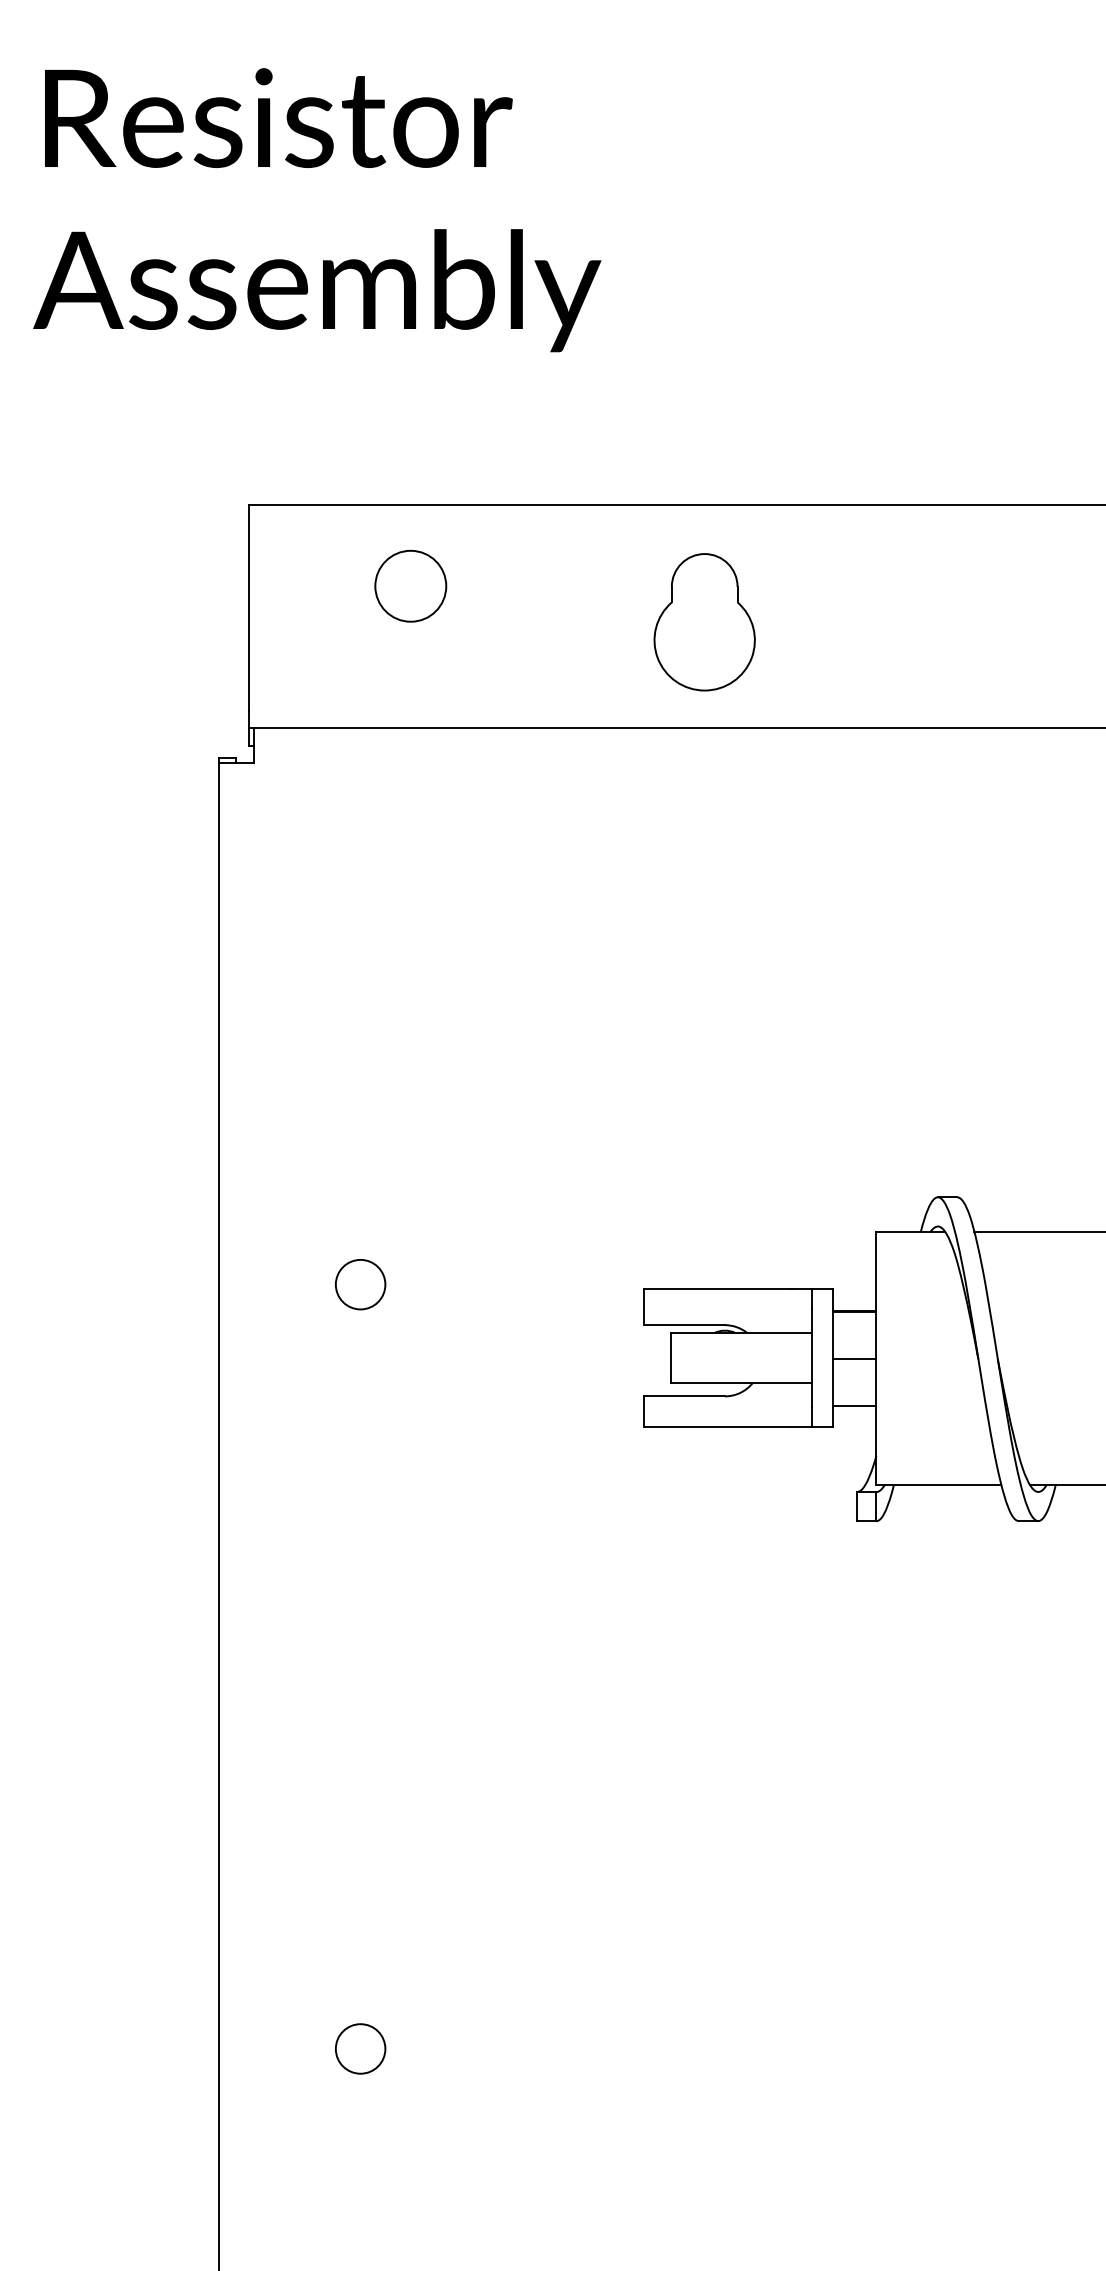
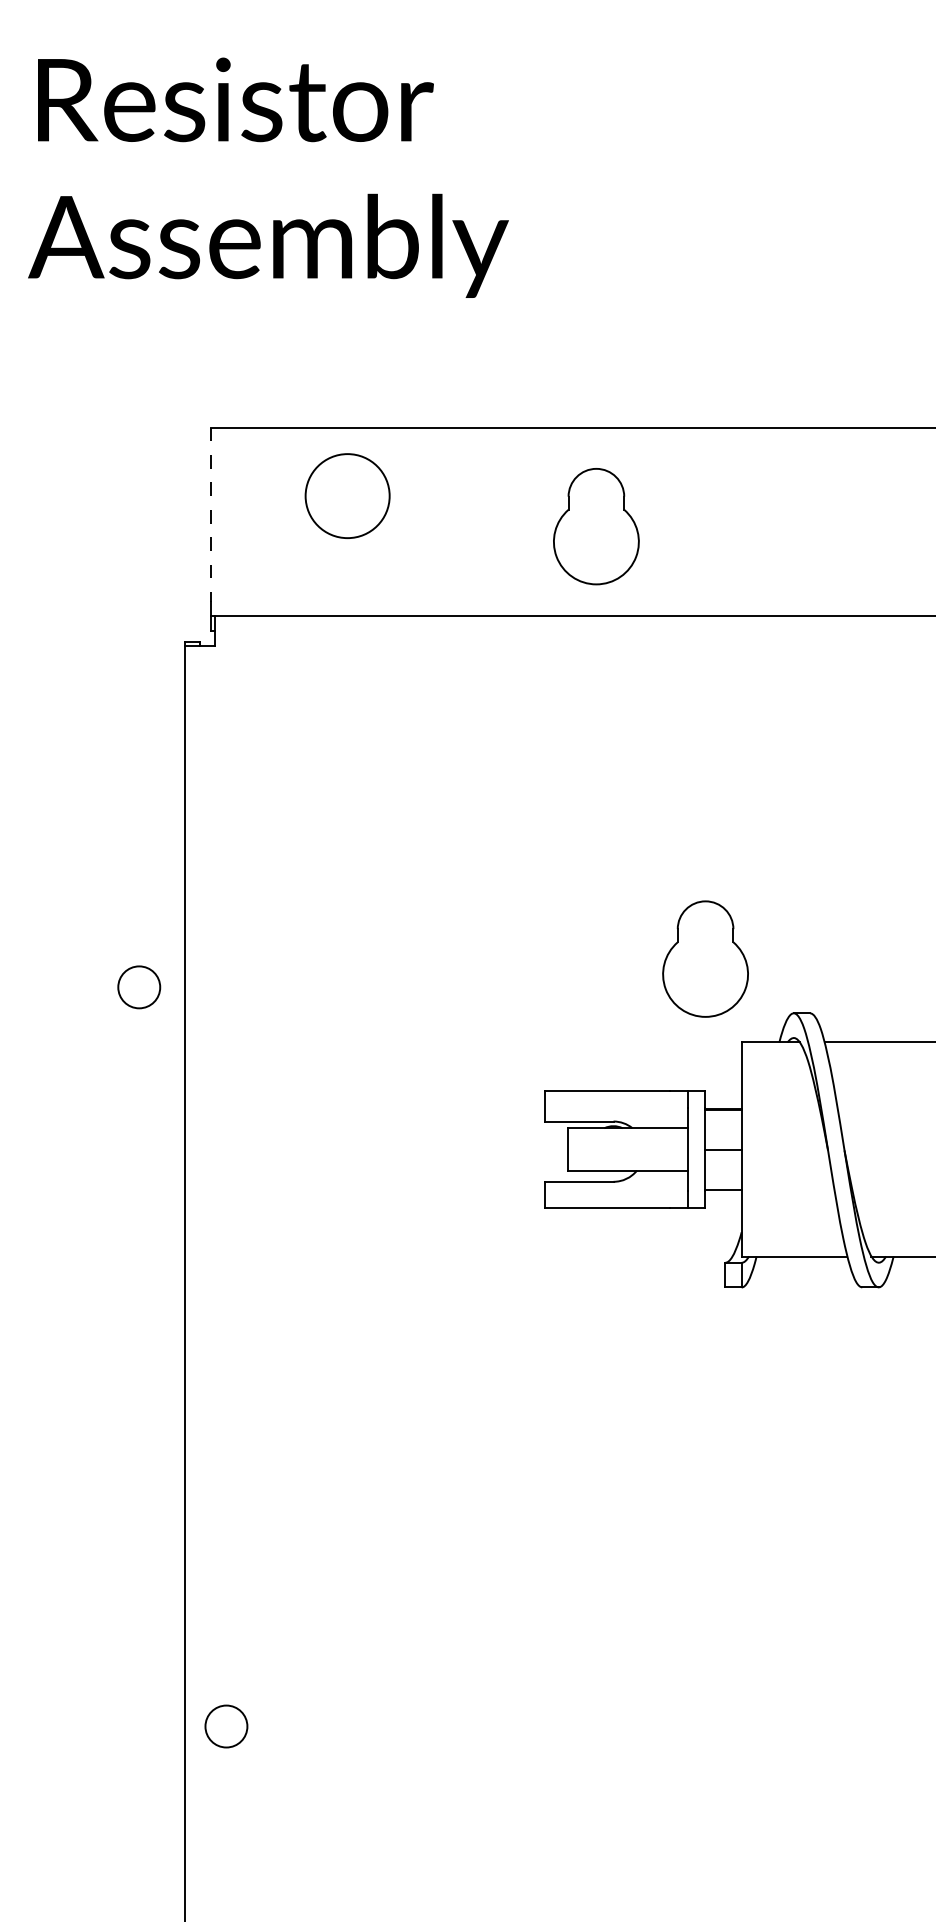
circle: (410, 585) -> (347, 495), size x1.4
line: (248, 608) -> (210, 514), solid -> dashed
part: (833, 1133) -> (705, 959), added
circle: (360, 1284) -> (139, 987), moved
circle: (360, 2048) -> (226, 1726), moved

